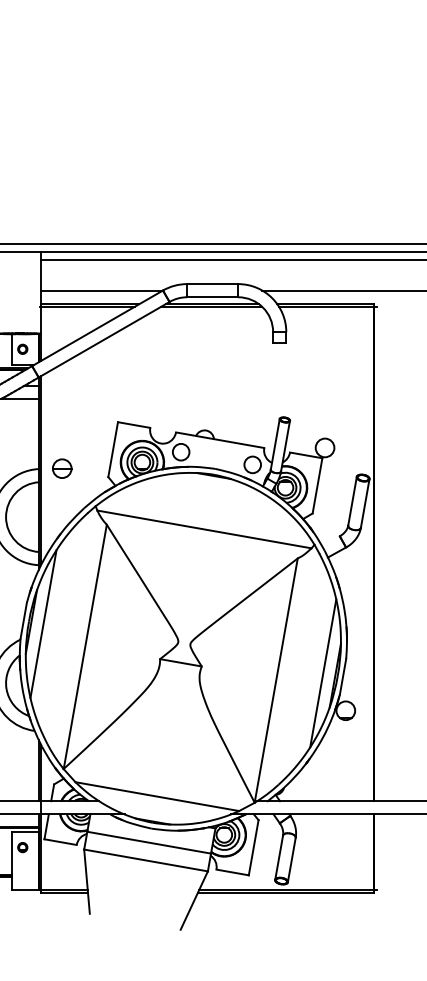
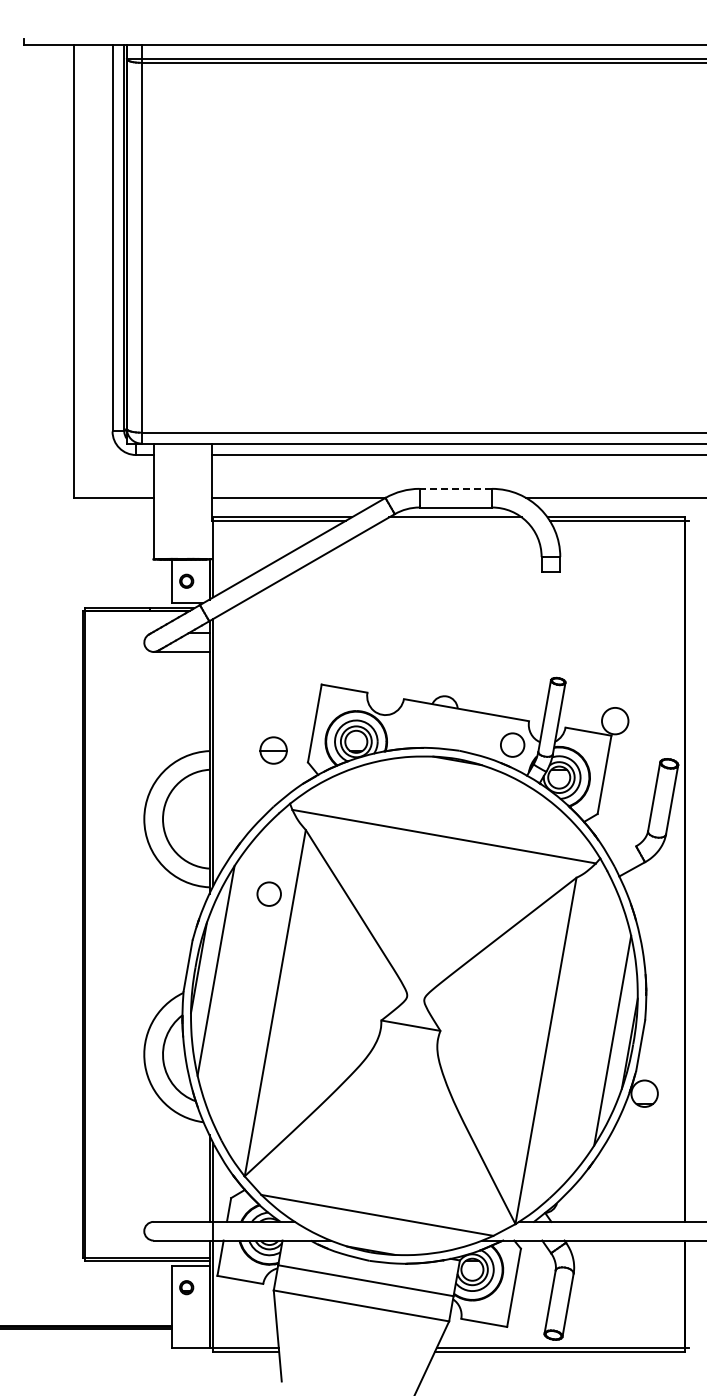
line: (212, 283) -> (455, 488), solid -> dashed
line: (211, 306) -> (454, 520), removed
circle: (180, 451) -> (268, 893), moved
part: (62, 468) -> (273, 750), moved

